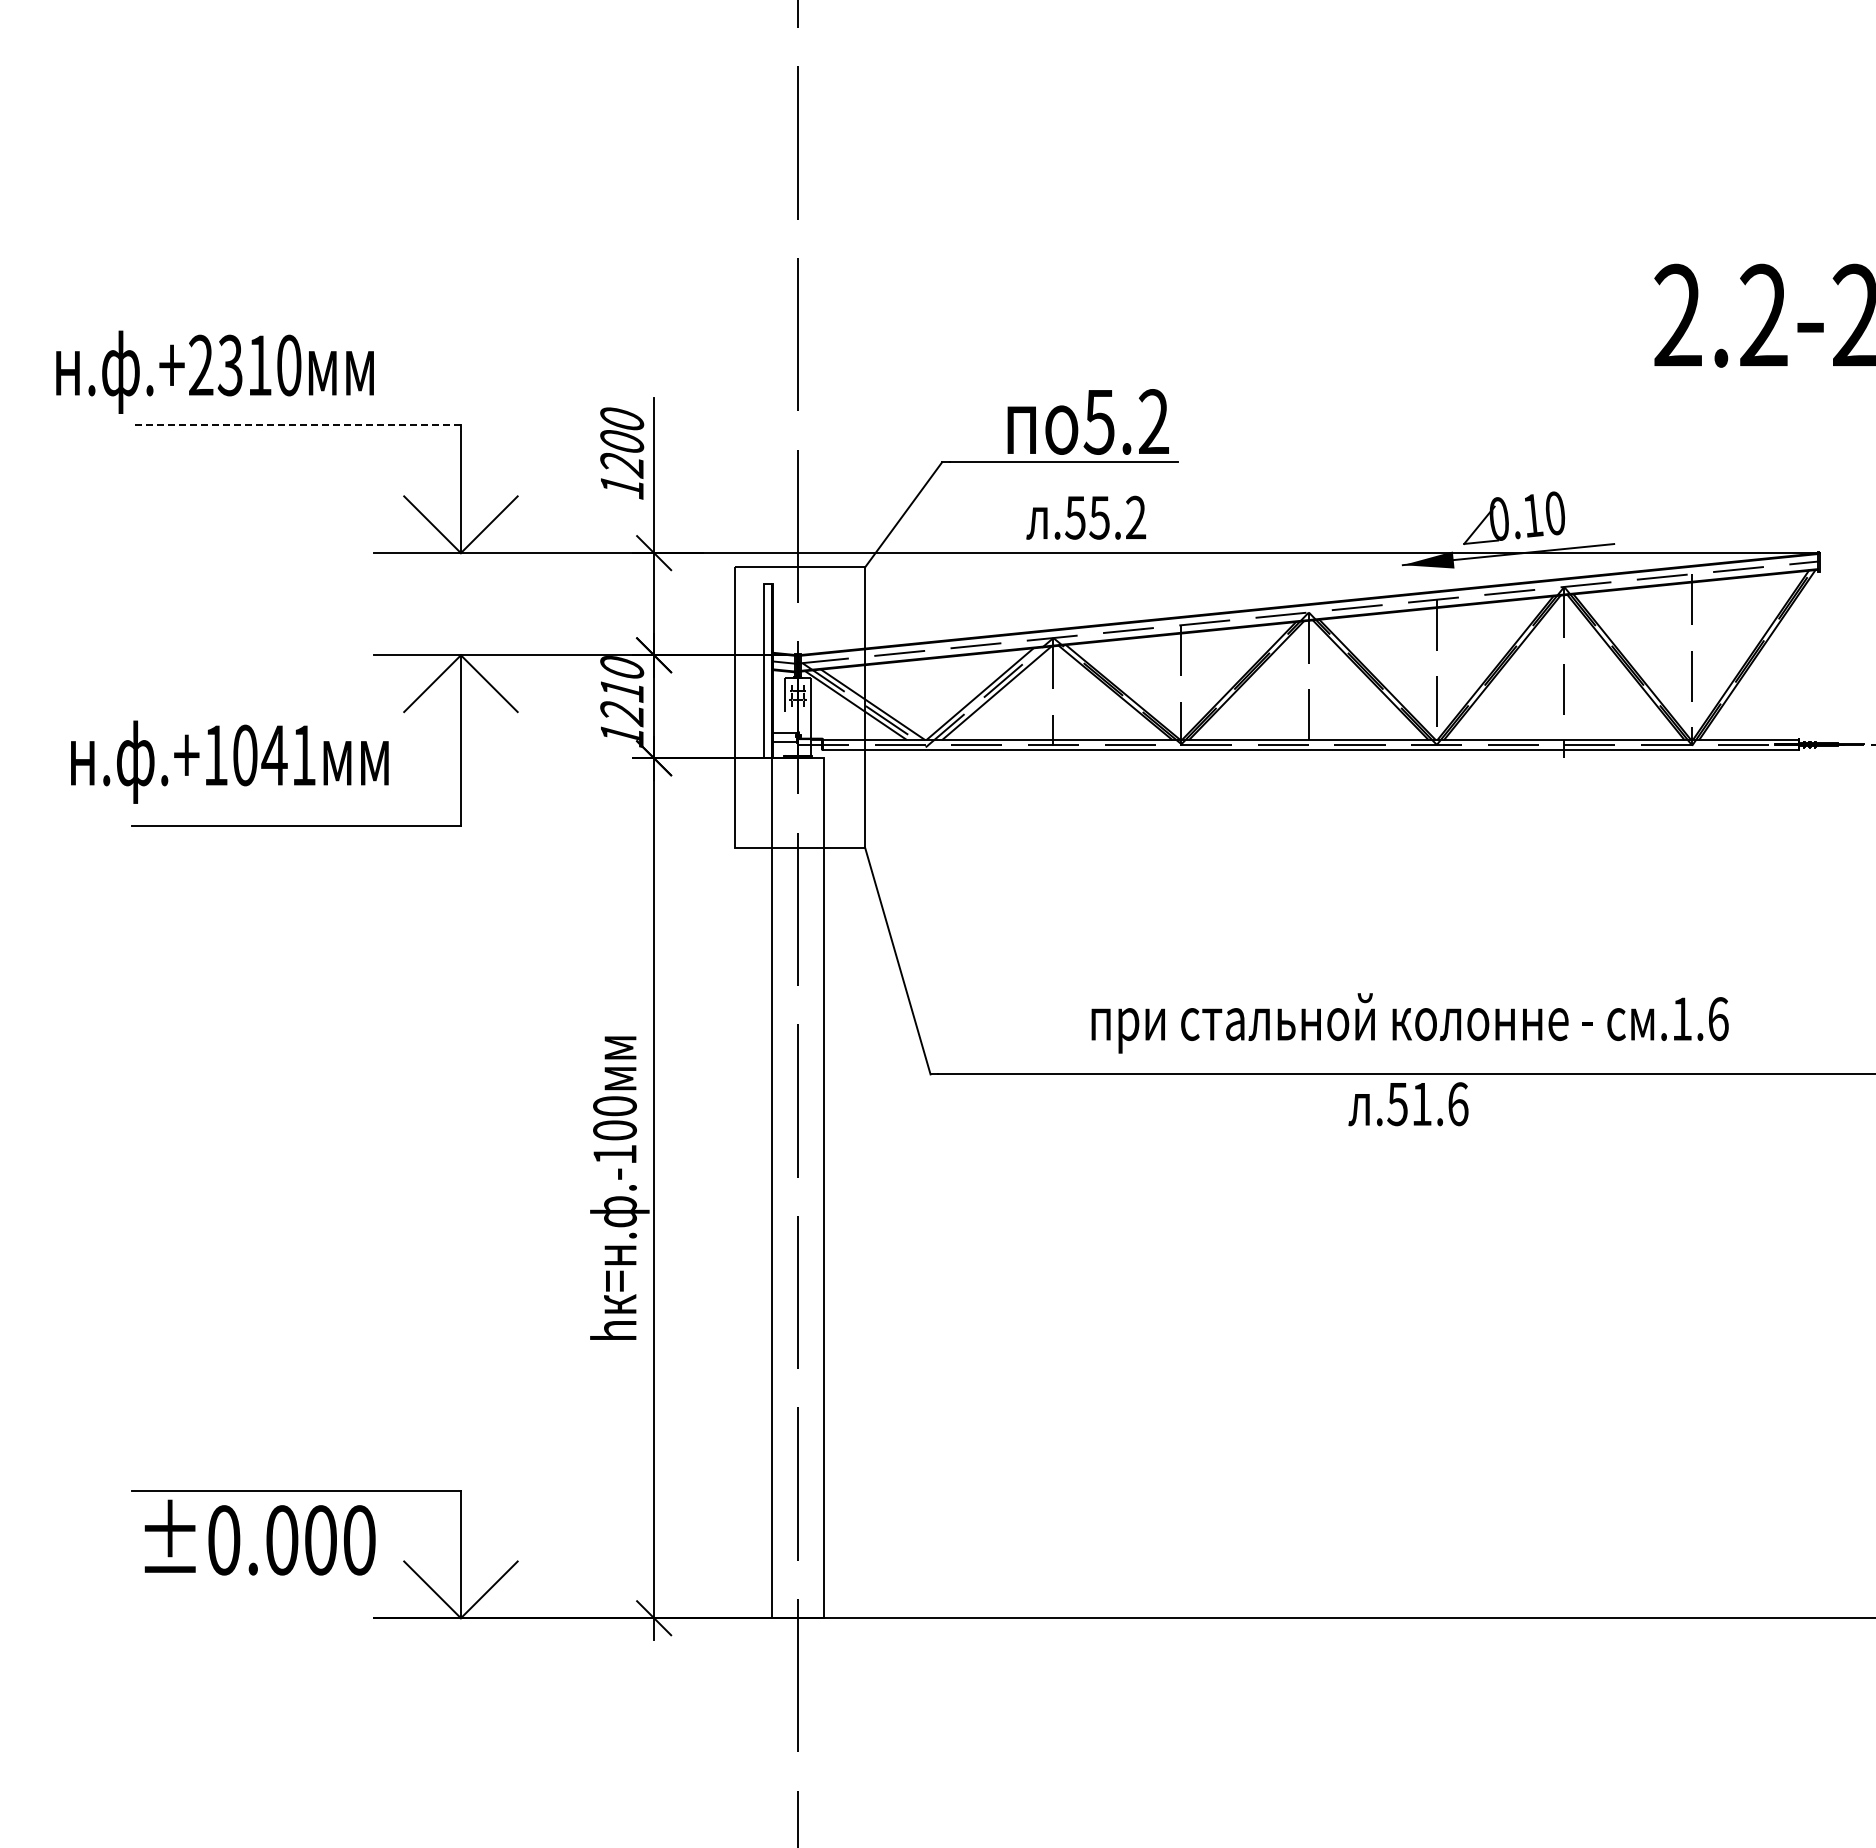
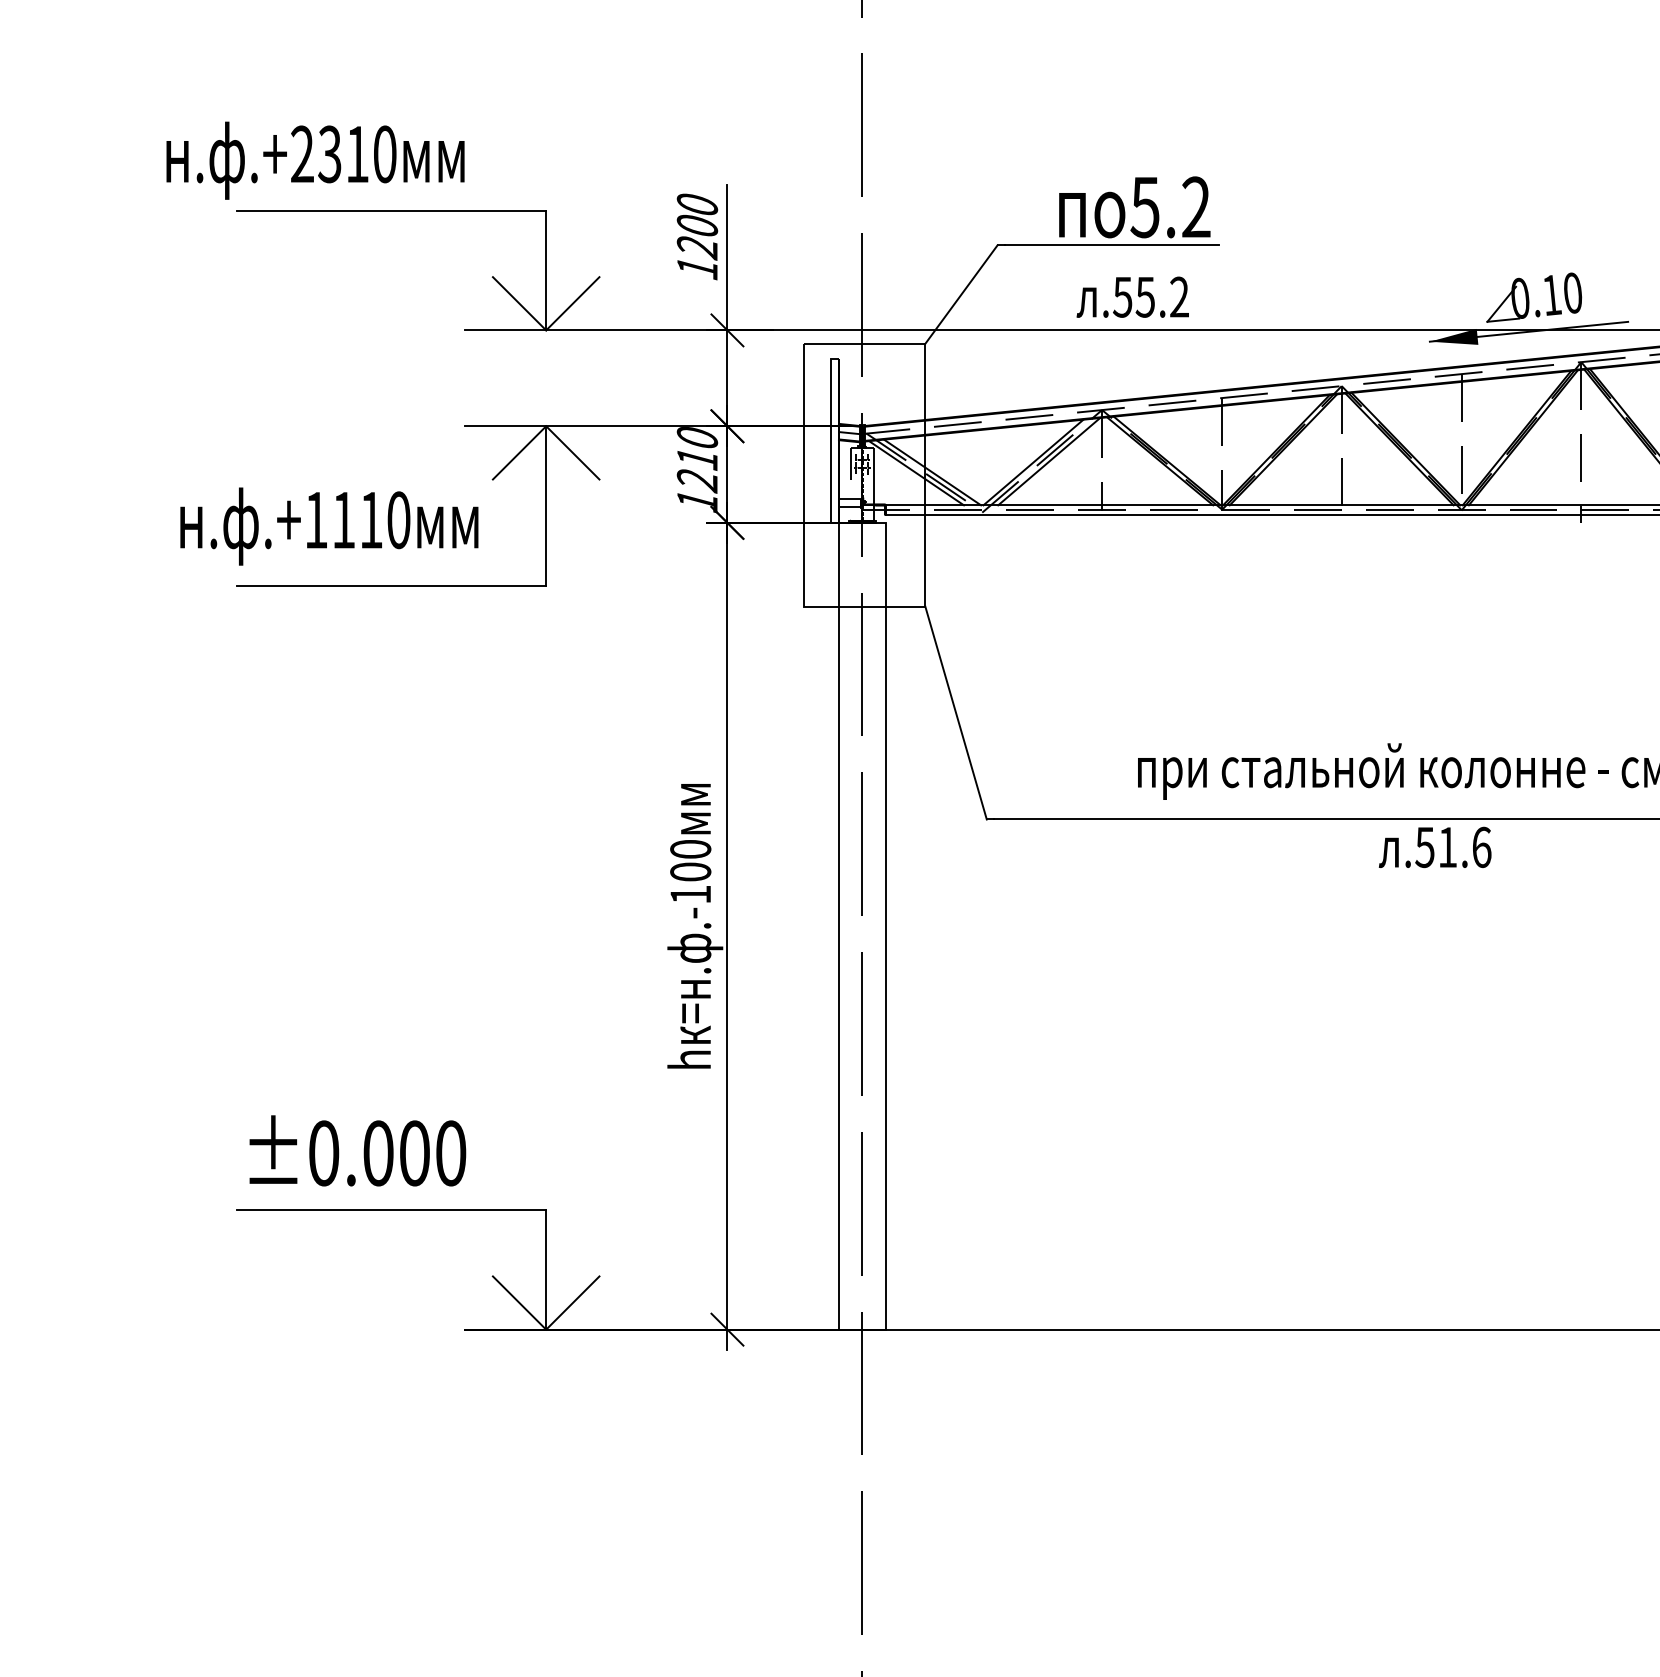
line: (296, 425) -> (391, 210), dashed -> solid
text: (274, 755) -> (371, 520), .+1041 -> .+1110
text: (259, 1537) -> (357, 1150), moved

